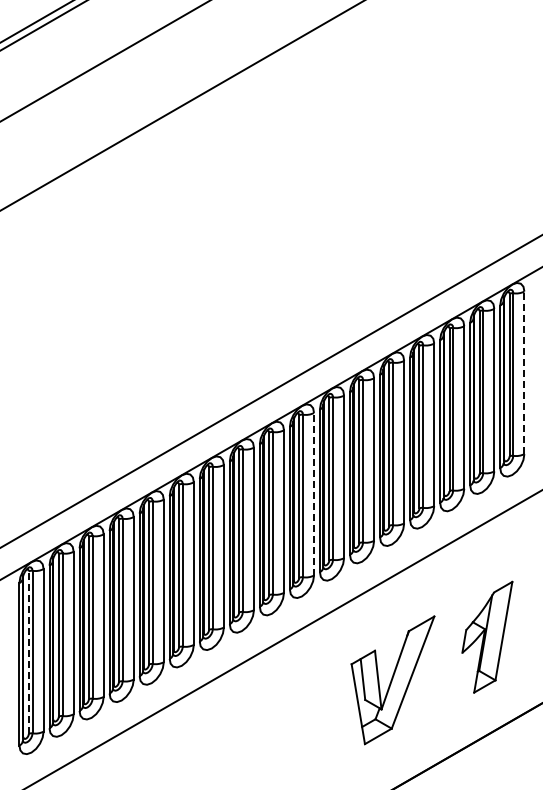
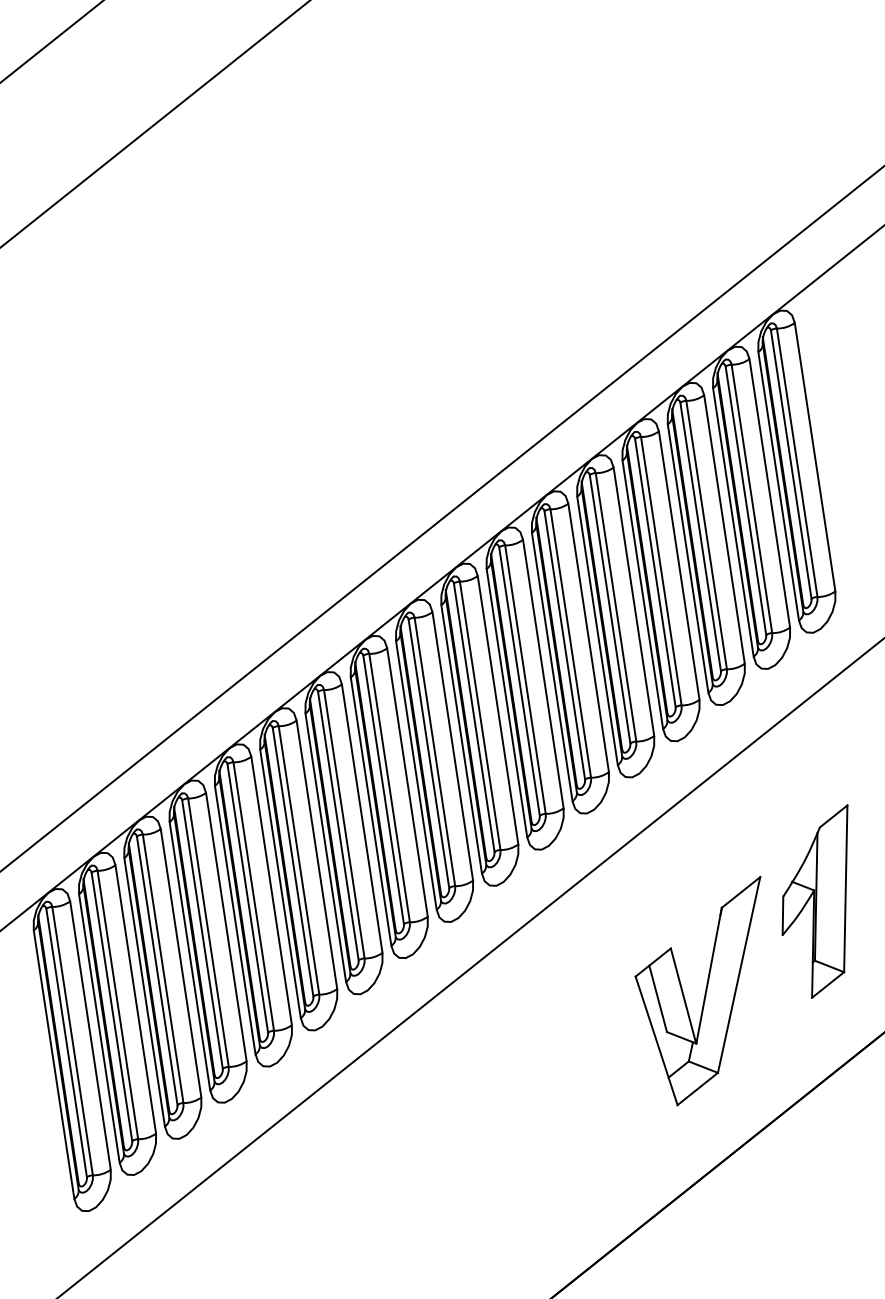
line: (524, 372) -> (815, 456), dashed -> solid
line: (314, 493) -> (498, 708), dashed -> solid
line: (28, 652) -> (66, 1042), dashed -> solid
part: (392, 680) -> (707, 993), moved

